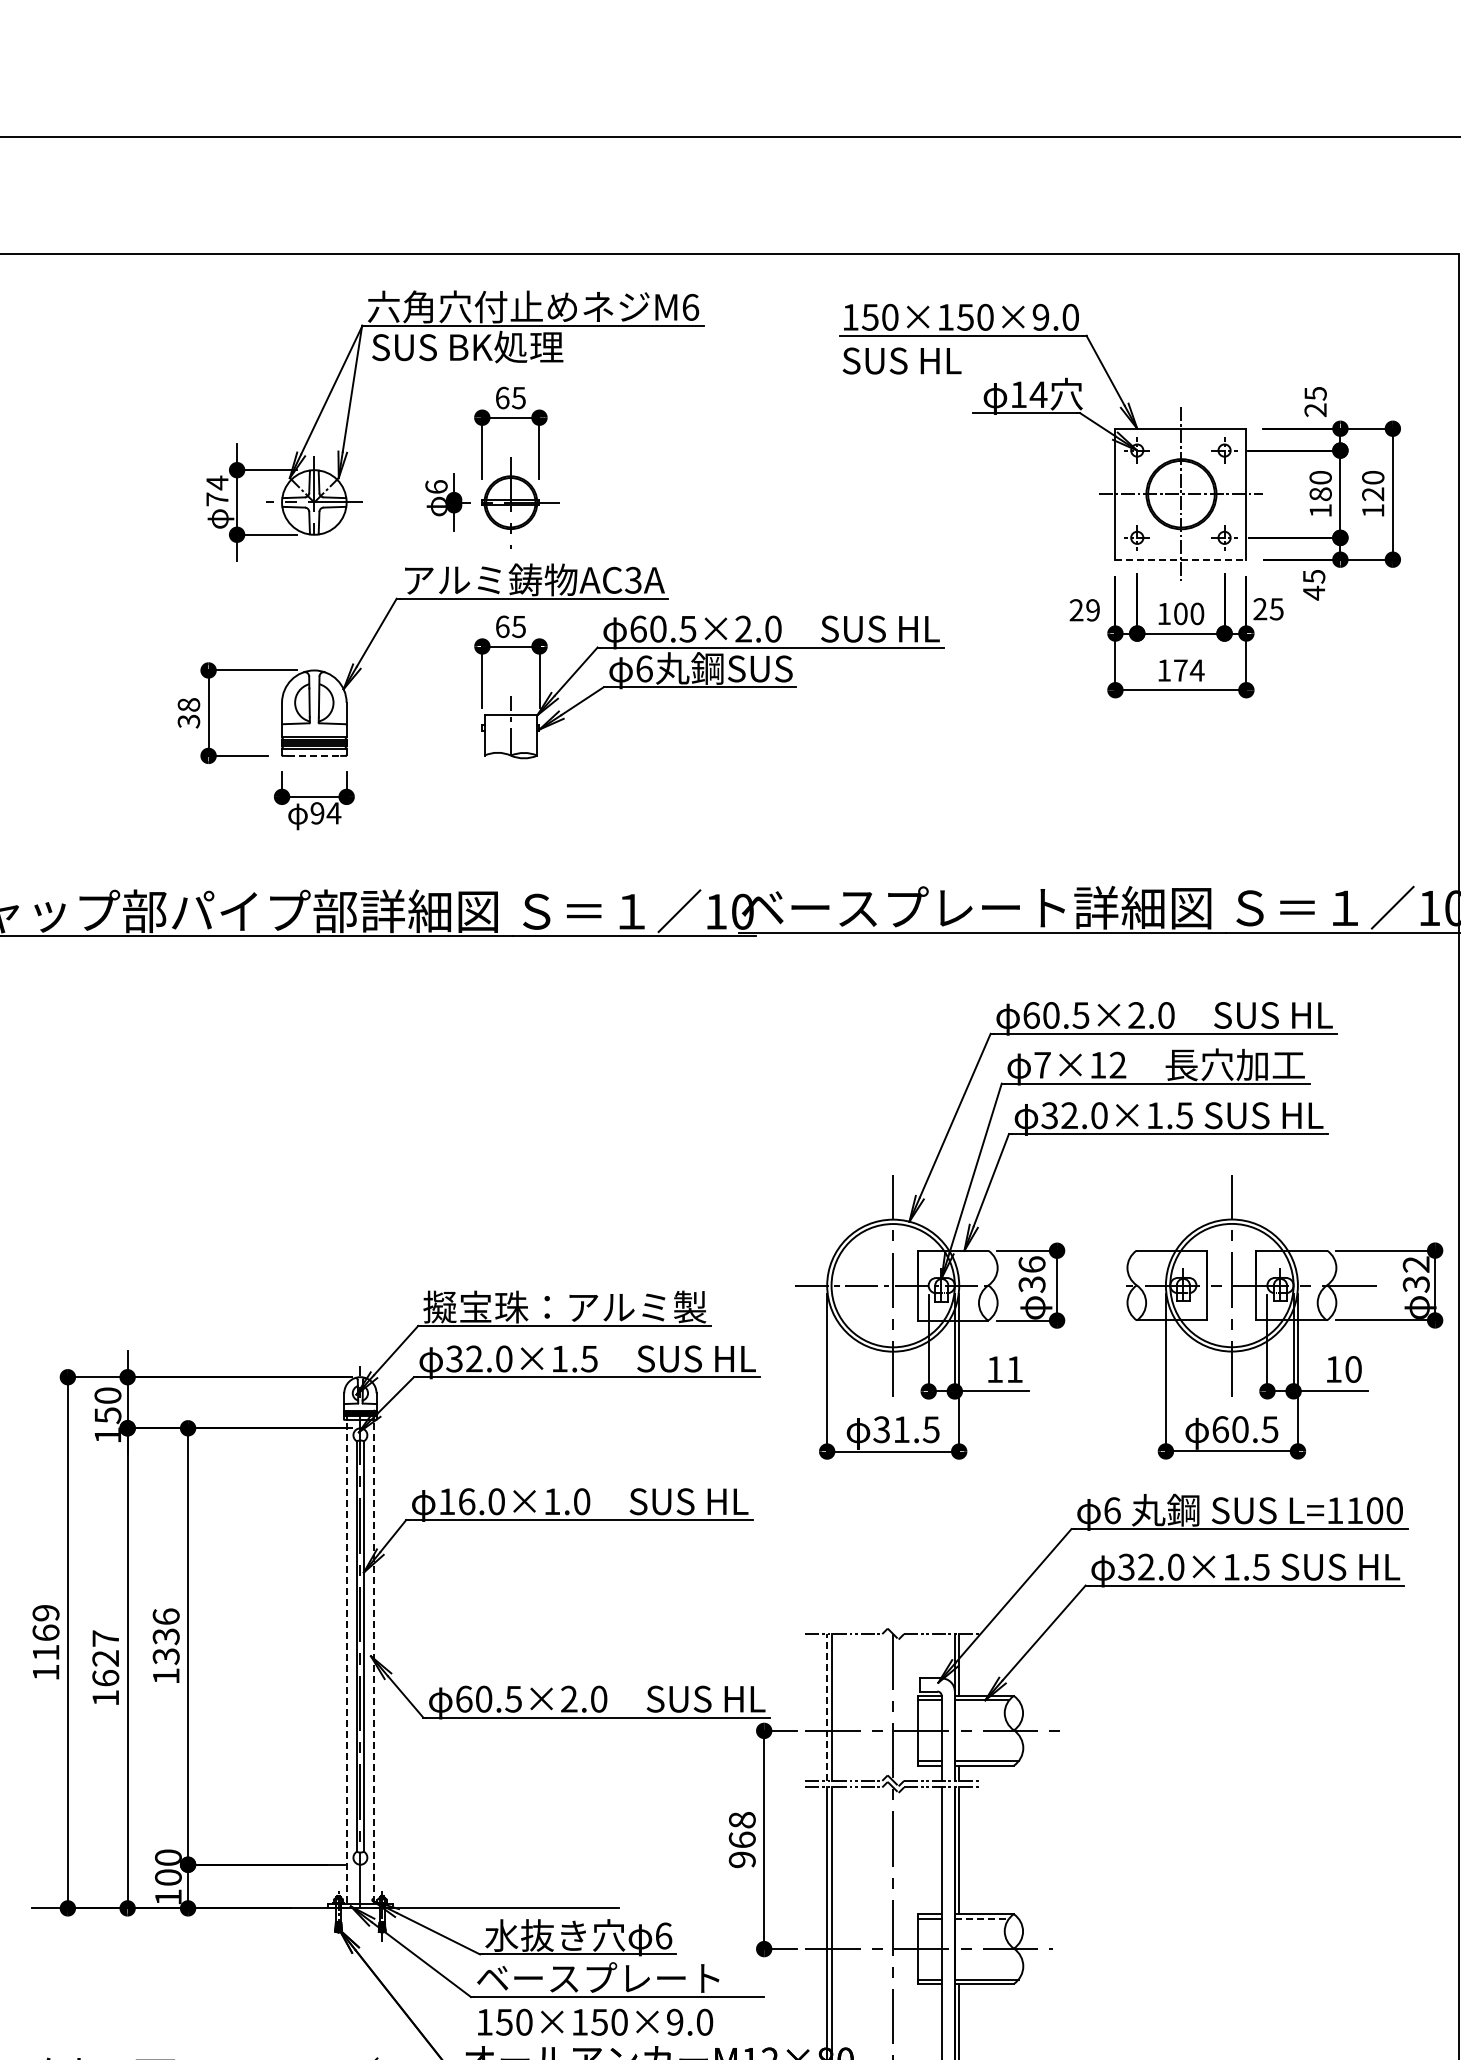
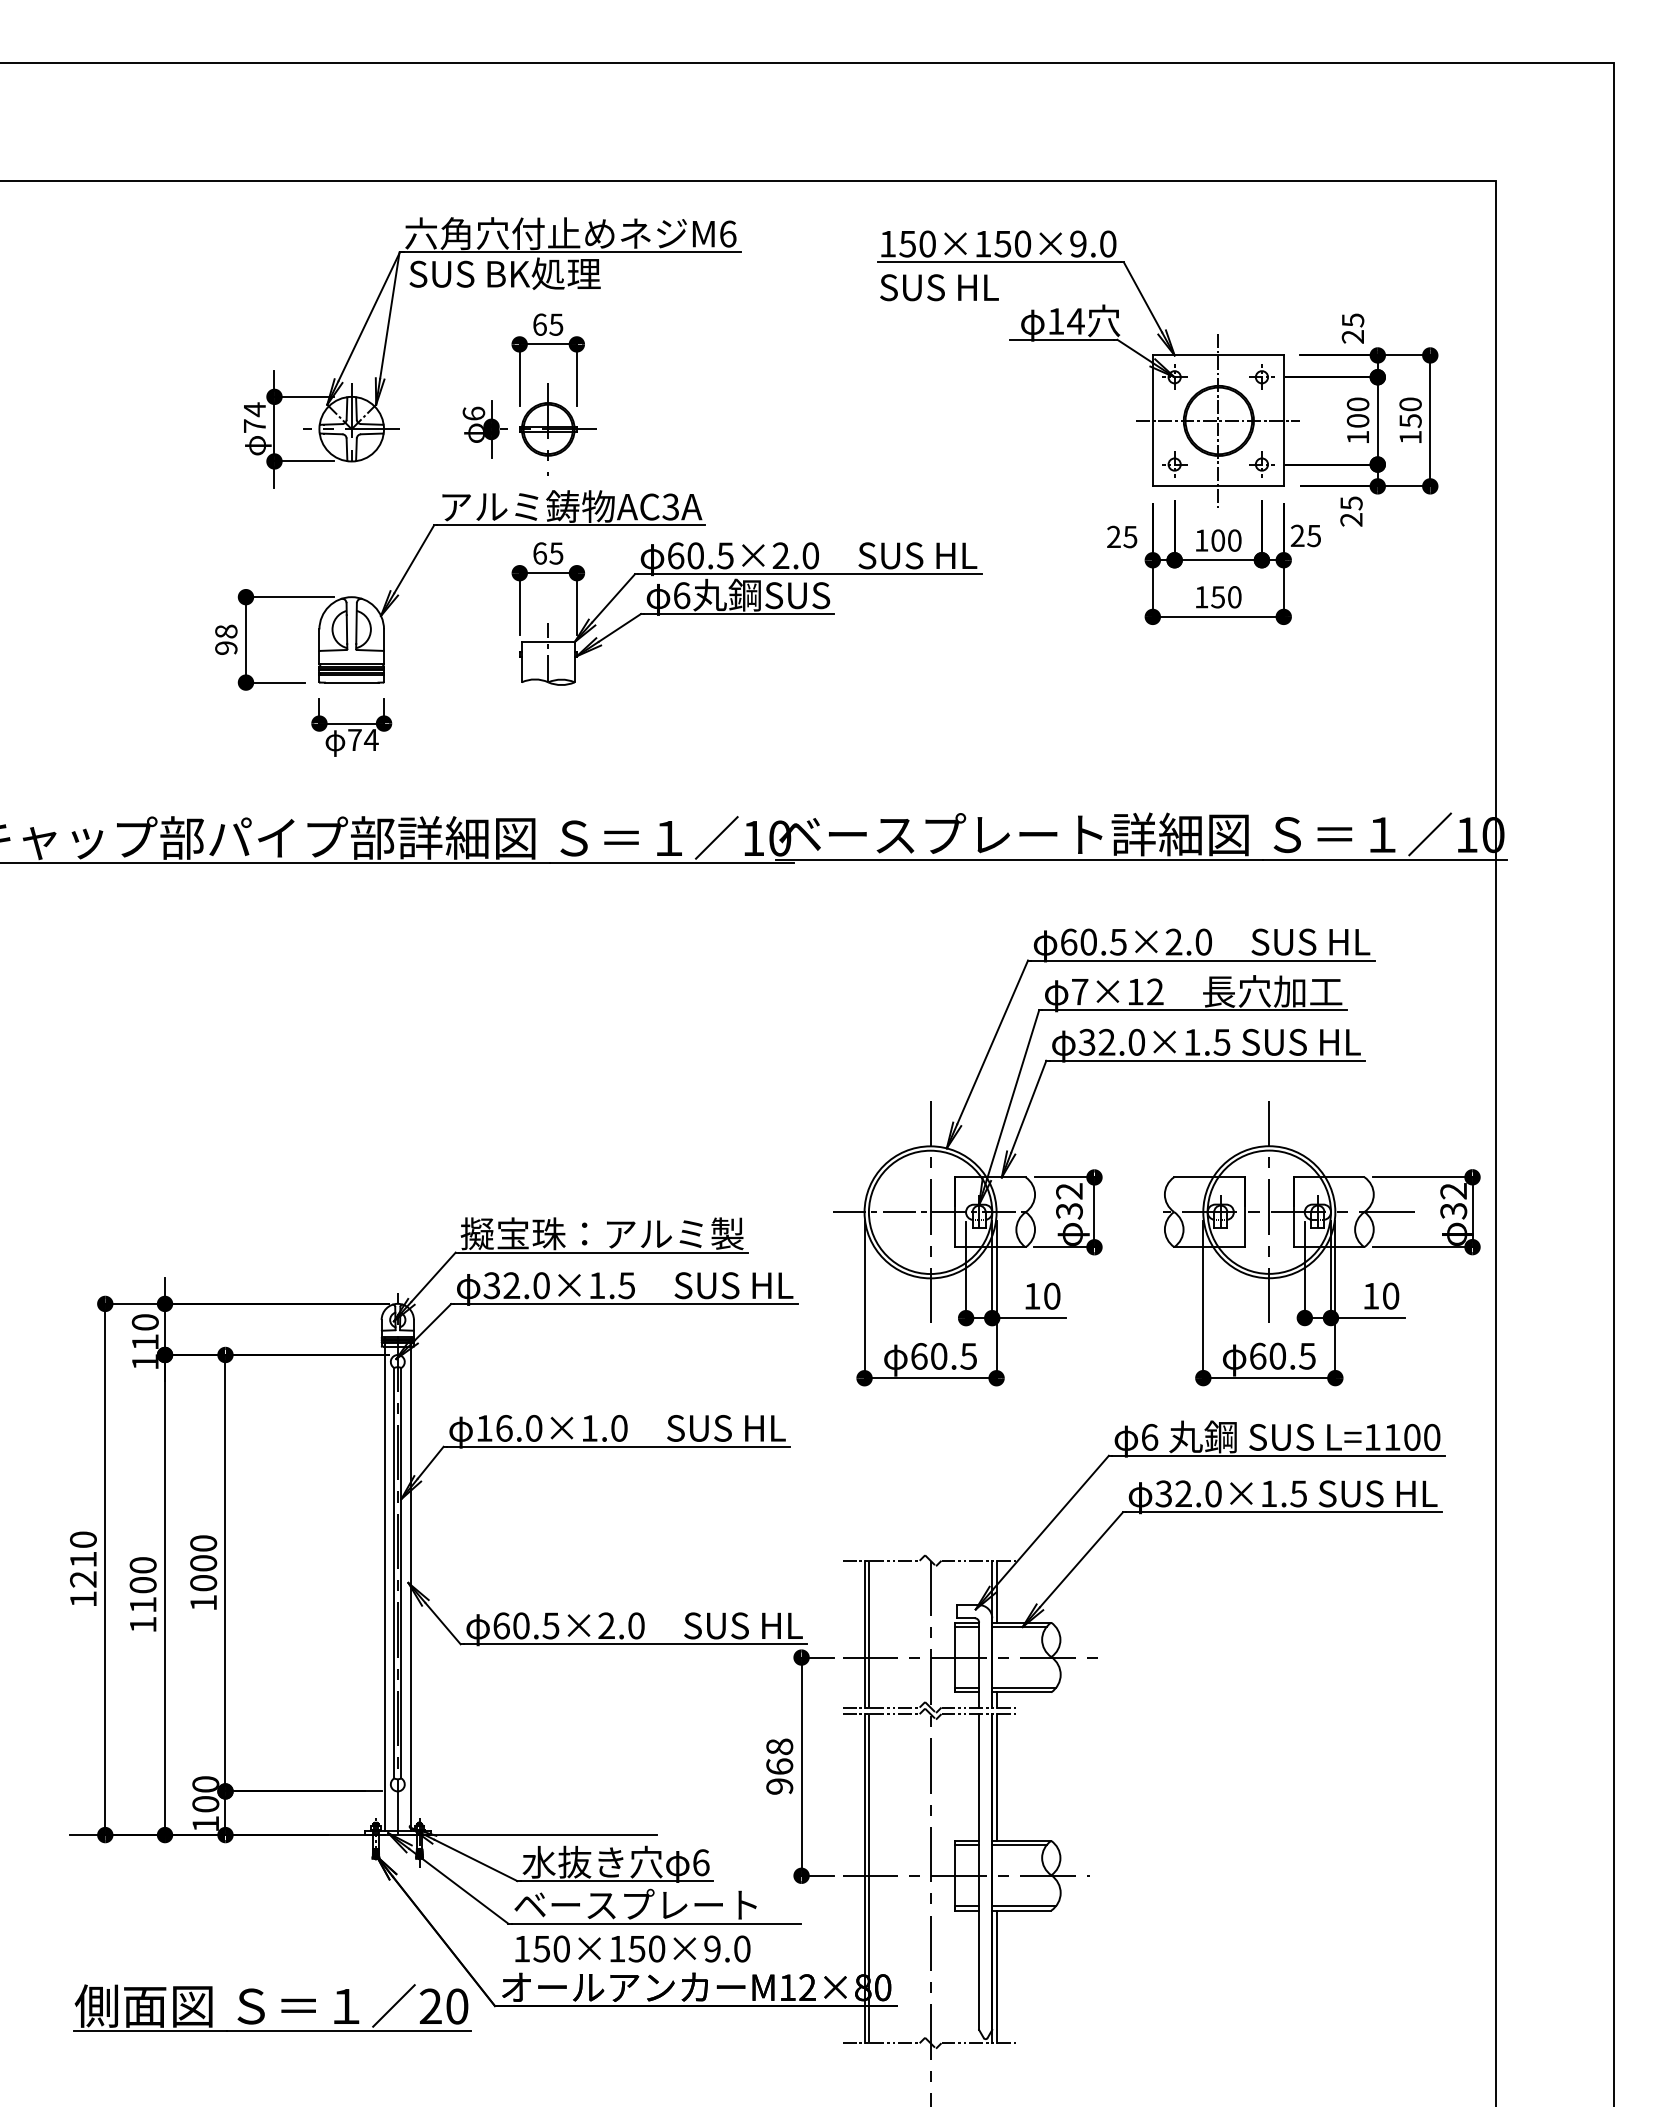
text: (1321, 493) -> (1358, 420), 180 -> 100
text: (1373, 493) -> (1410, 420), 120 -> 150
line: (1181, 559) -> (1218, 486), dashed -> solid
text: (1314, 592) -> (1351, 519), 45 -> 25
text: (1093, 609) -> (1130, 536), 29 -> 25
text: (1189, 670) -> (1226, 597), 174 -> 150
text: (189, 721) -> (226, 648), 38 -> 98
line: (314, 755) -> (351, 682), dashed -> solid
text: (317, 812) -> (354, 739), 94 -> 74
text: (1032, 1264) -> (1069, 1191), 36 -> 32
text: (1015, 1368) -> (1052, 1295), 11 -> 10
text: (108, 1415) -> (145, 1342), 150 -> 110
text: (891, 1428) -> (928, 1355), 31.5 -> 60.5
text: (46, 1632) -> (83, 1559), 1169 -> 1210
text: (166, 1636) -> (203, 1563), 1336 -> 1000
text: (105, 1657) -> (142, 1584), 1627 -> 1100
line: (347, 1658) -> (384, 1585), dashed -> solid
line: (374, 1658) -> (411, 1585), dashed -> solid
line: (827, 1706) -> (864, 1633), dashed -> solid
line: (982, 1918) -> (1019, 1845), dashed -> solid

